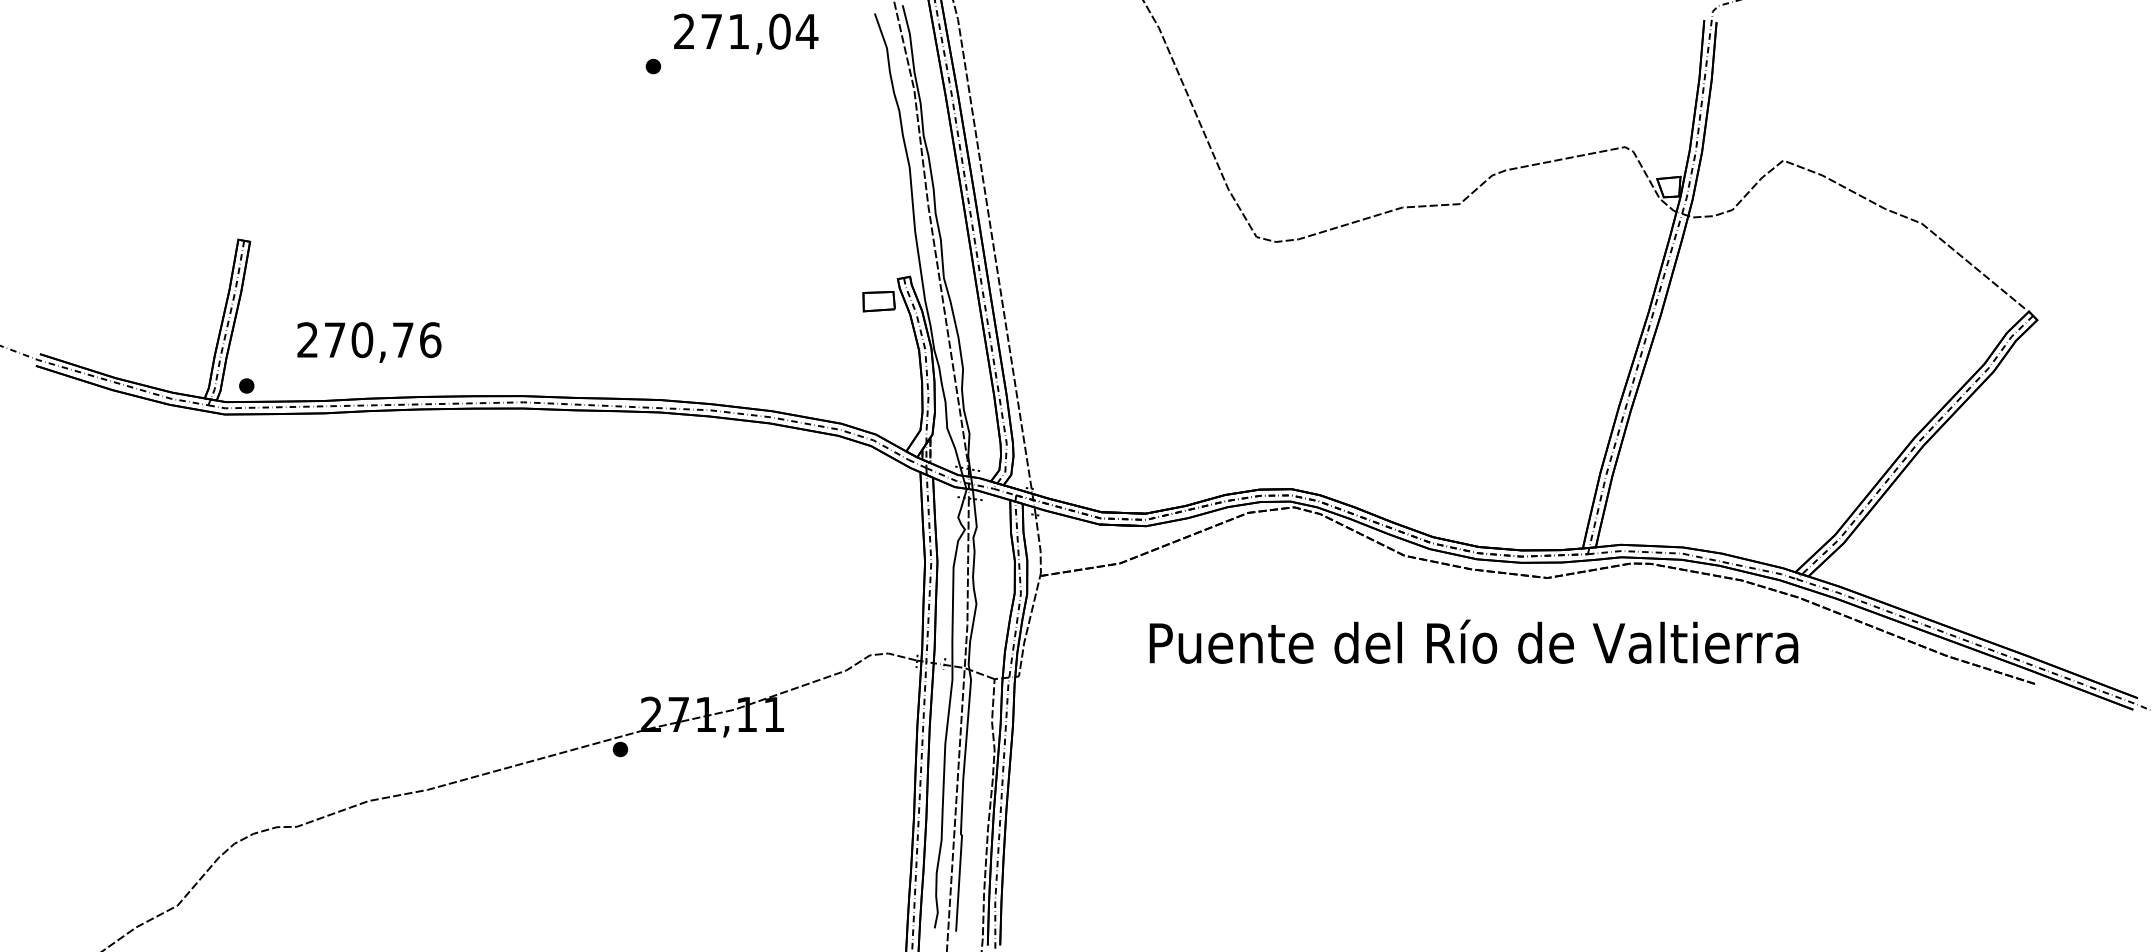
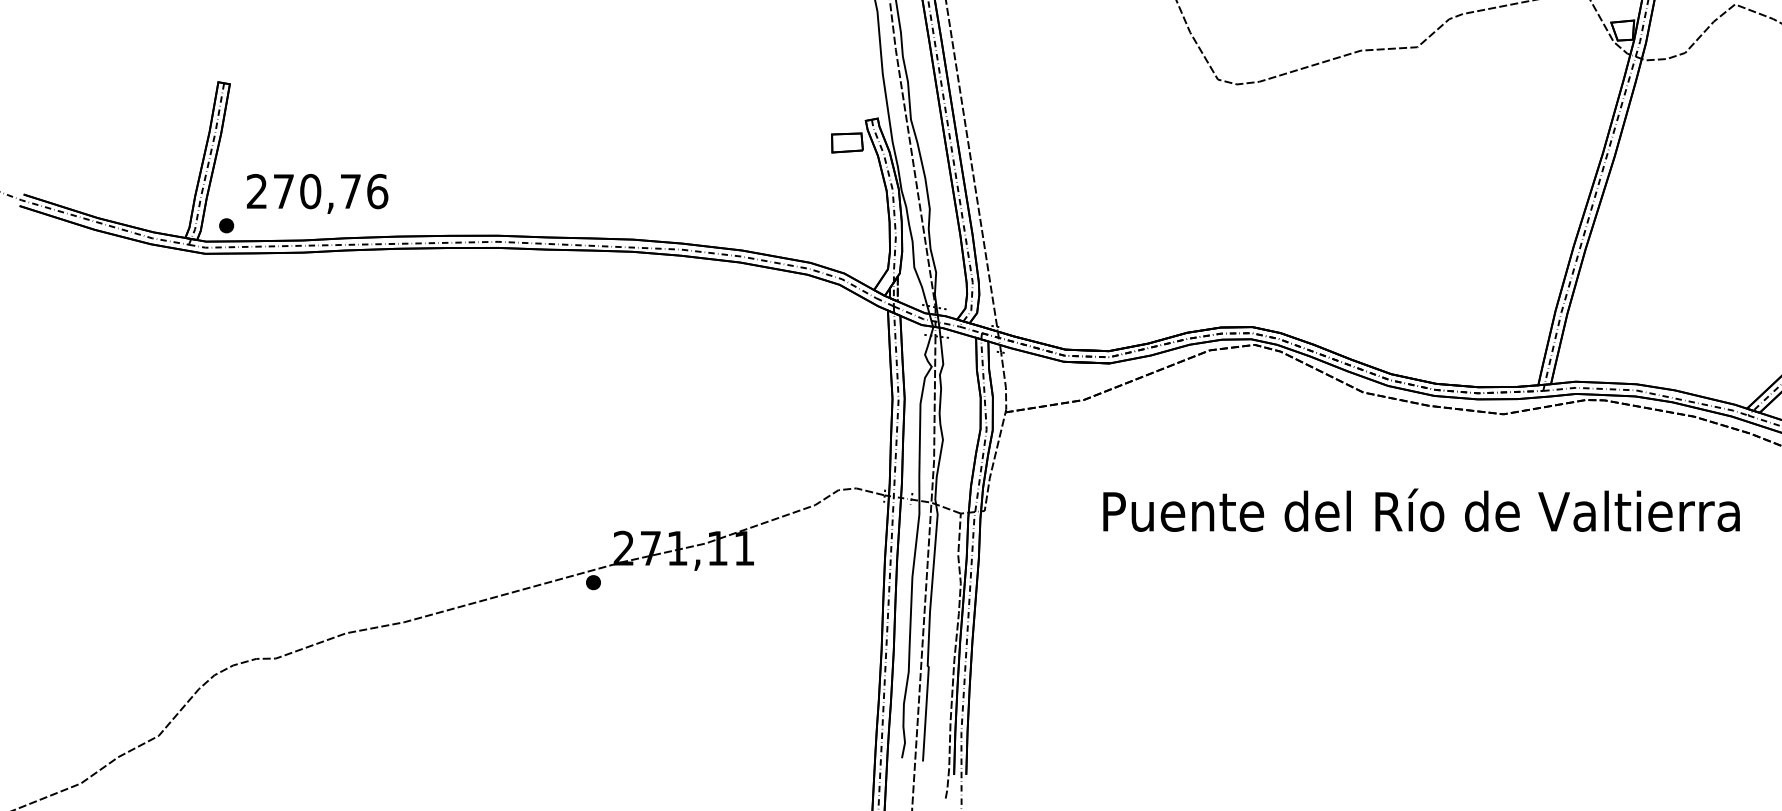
text: (369, 342) -> (317, 193), moved
text: (1473, 641) -> (1421, 510), moved

